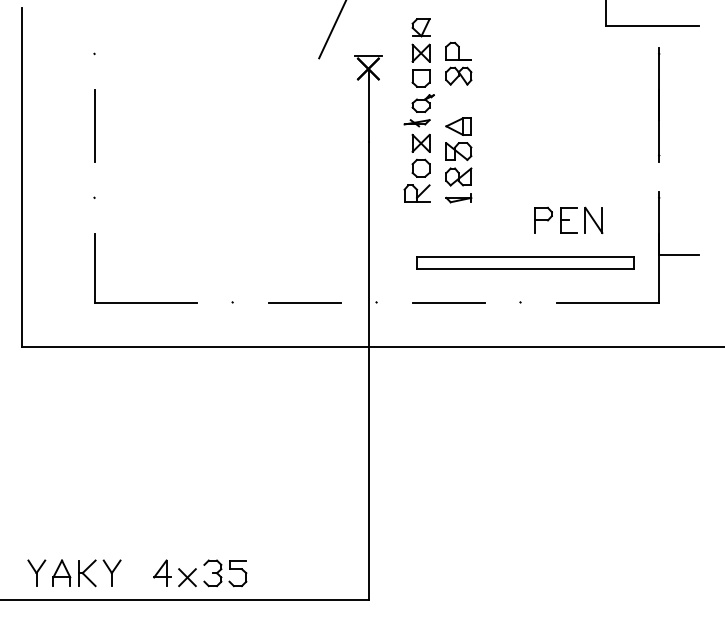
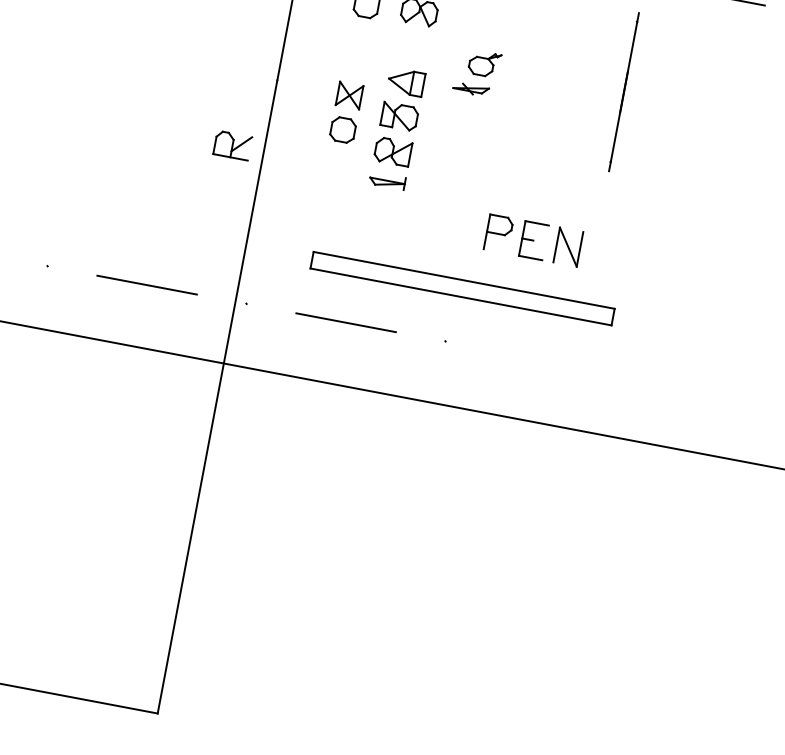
line: (659, 104) -> (624, 91), moved
part: (418, 110) -> (476, 72), moved
part: (416, 193) -> (232, 145), moved
part: (658, 247) -> (650, 301), removed

